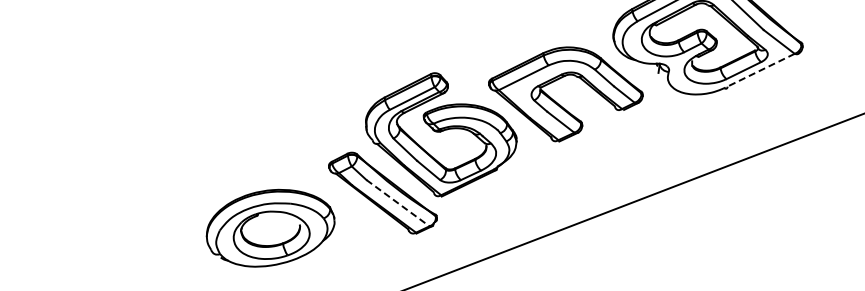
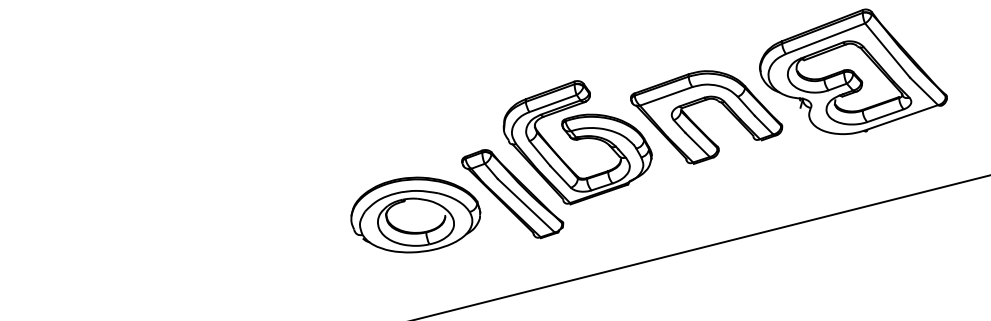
line: (759, 71) -> (900, 118), dashed -> solid
line: (398, 203) -> (526, 206), dashed -> solid
part: (270, 227) -> (415, 214), moved

